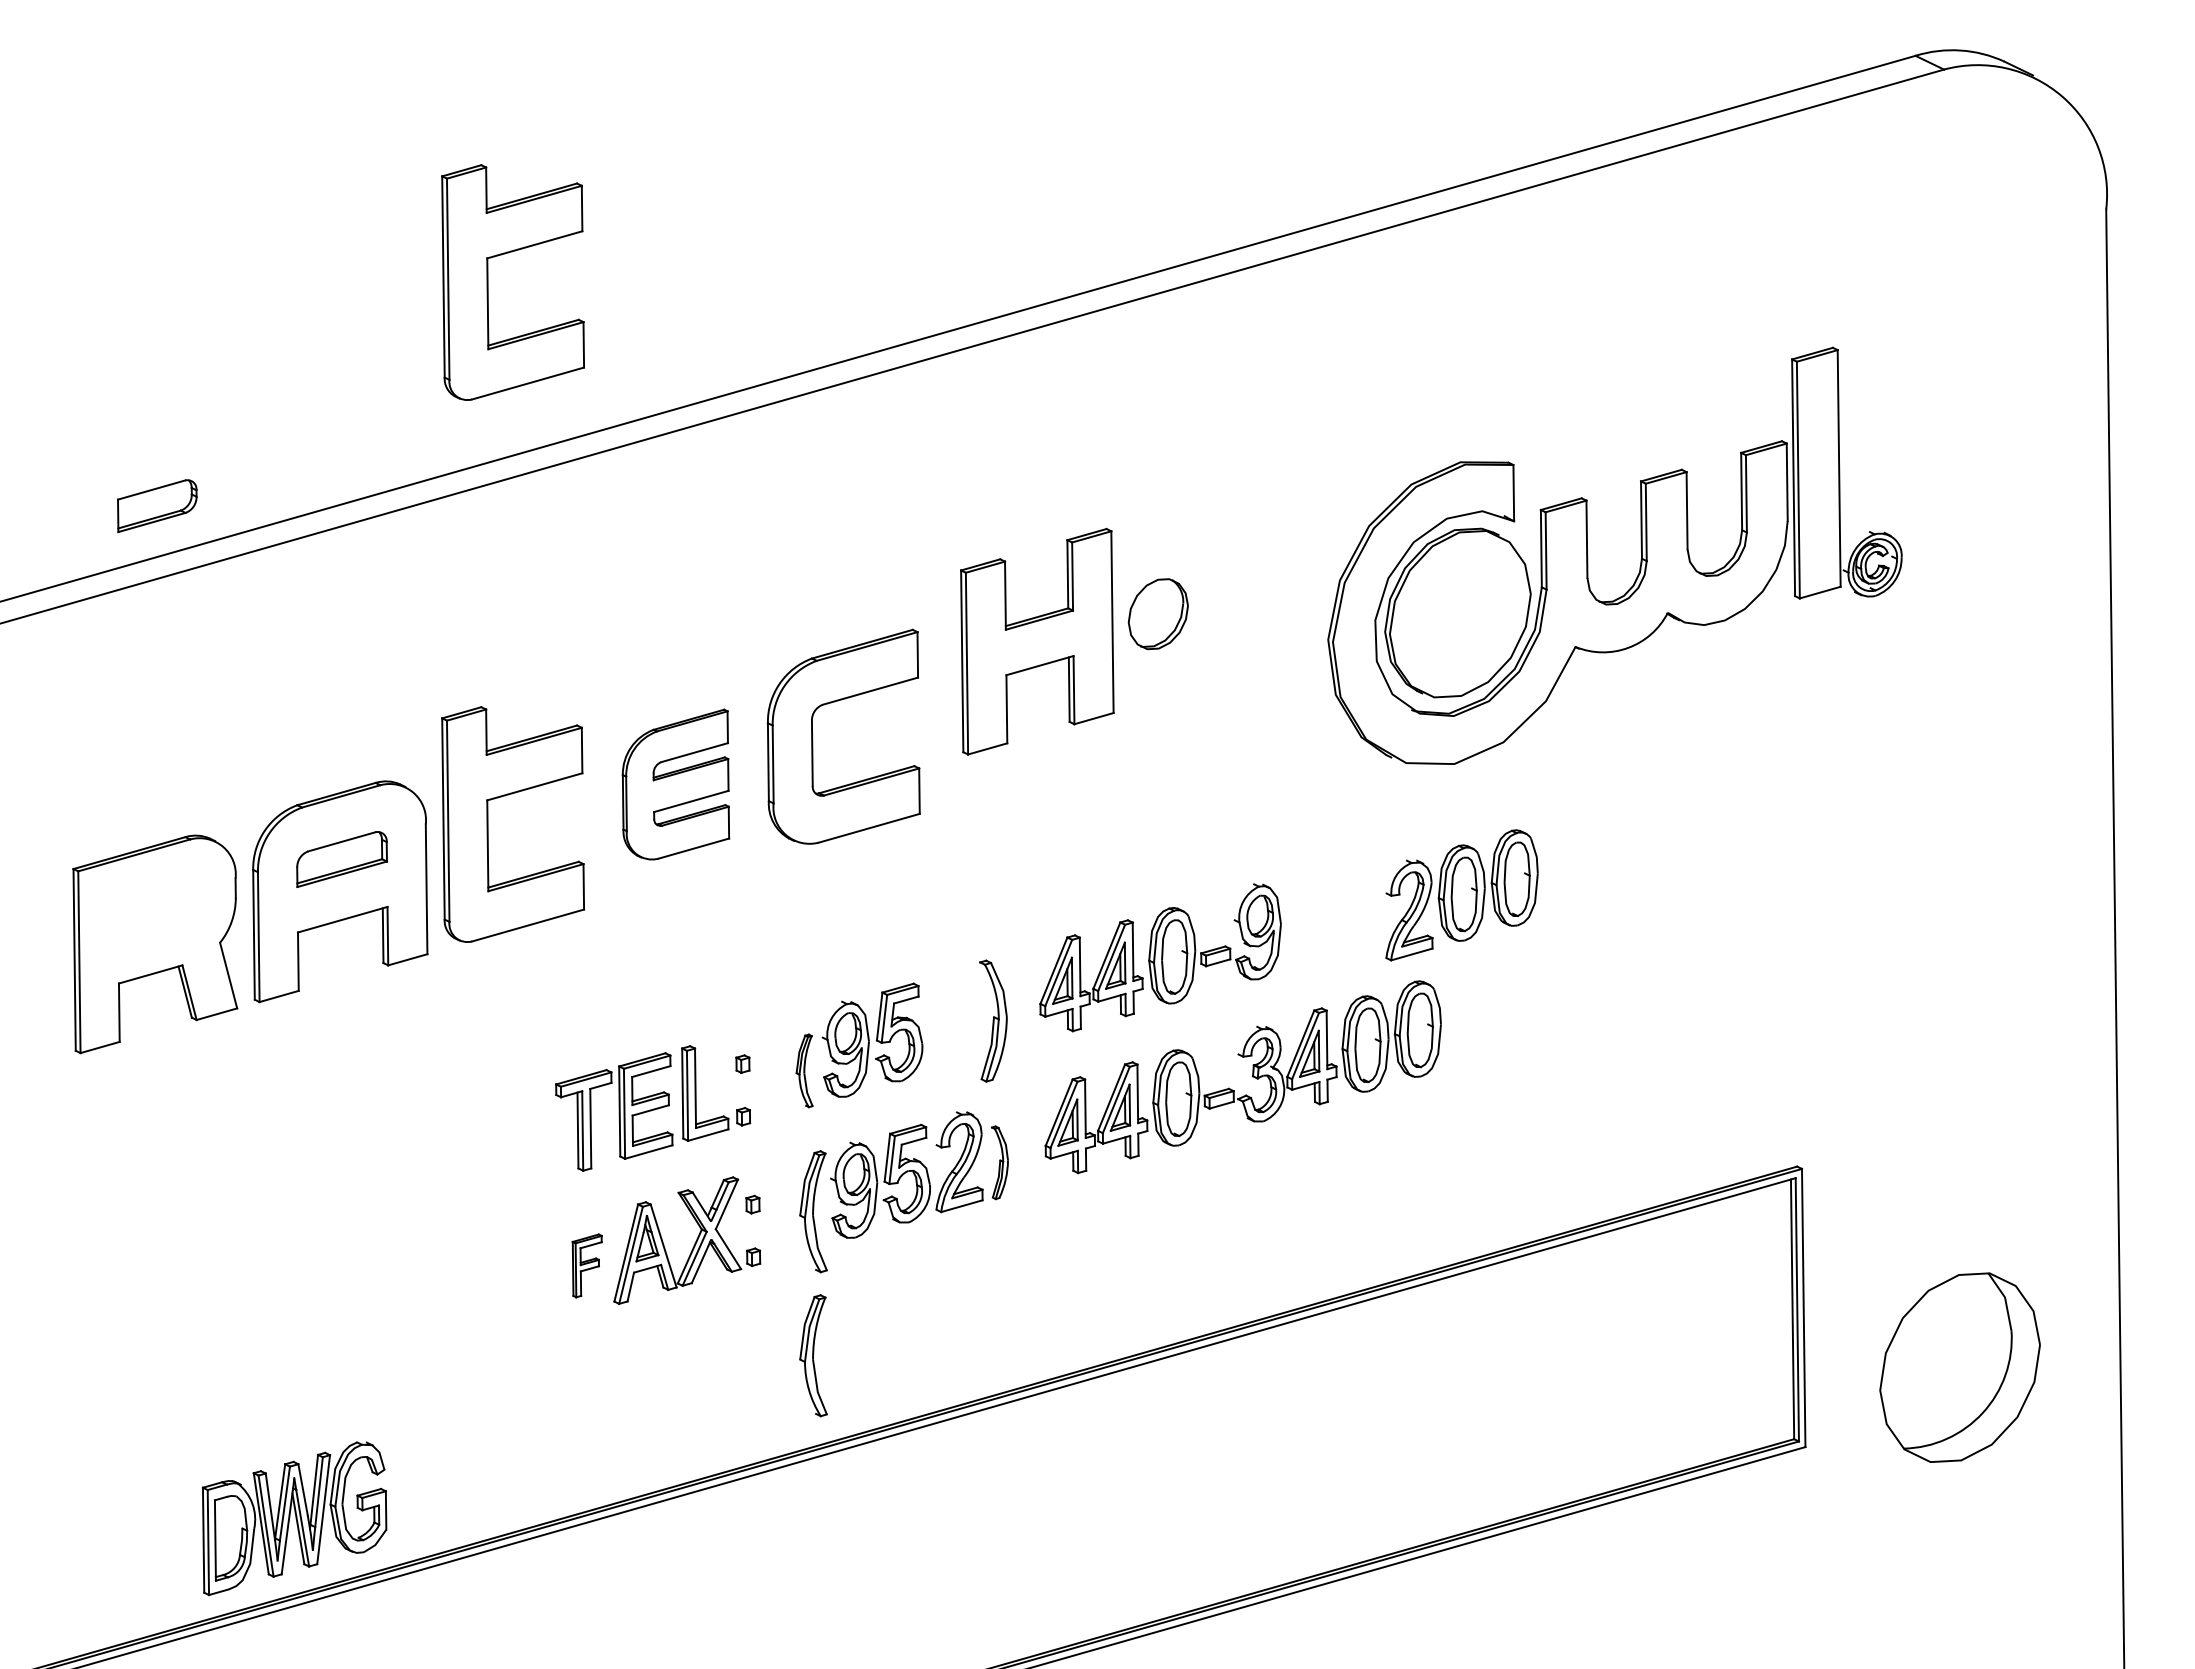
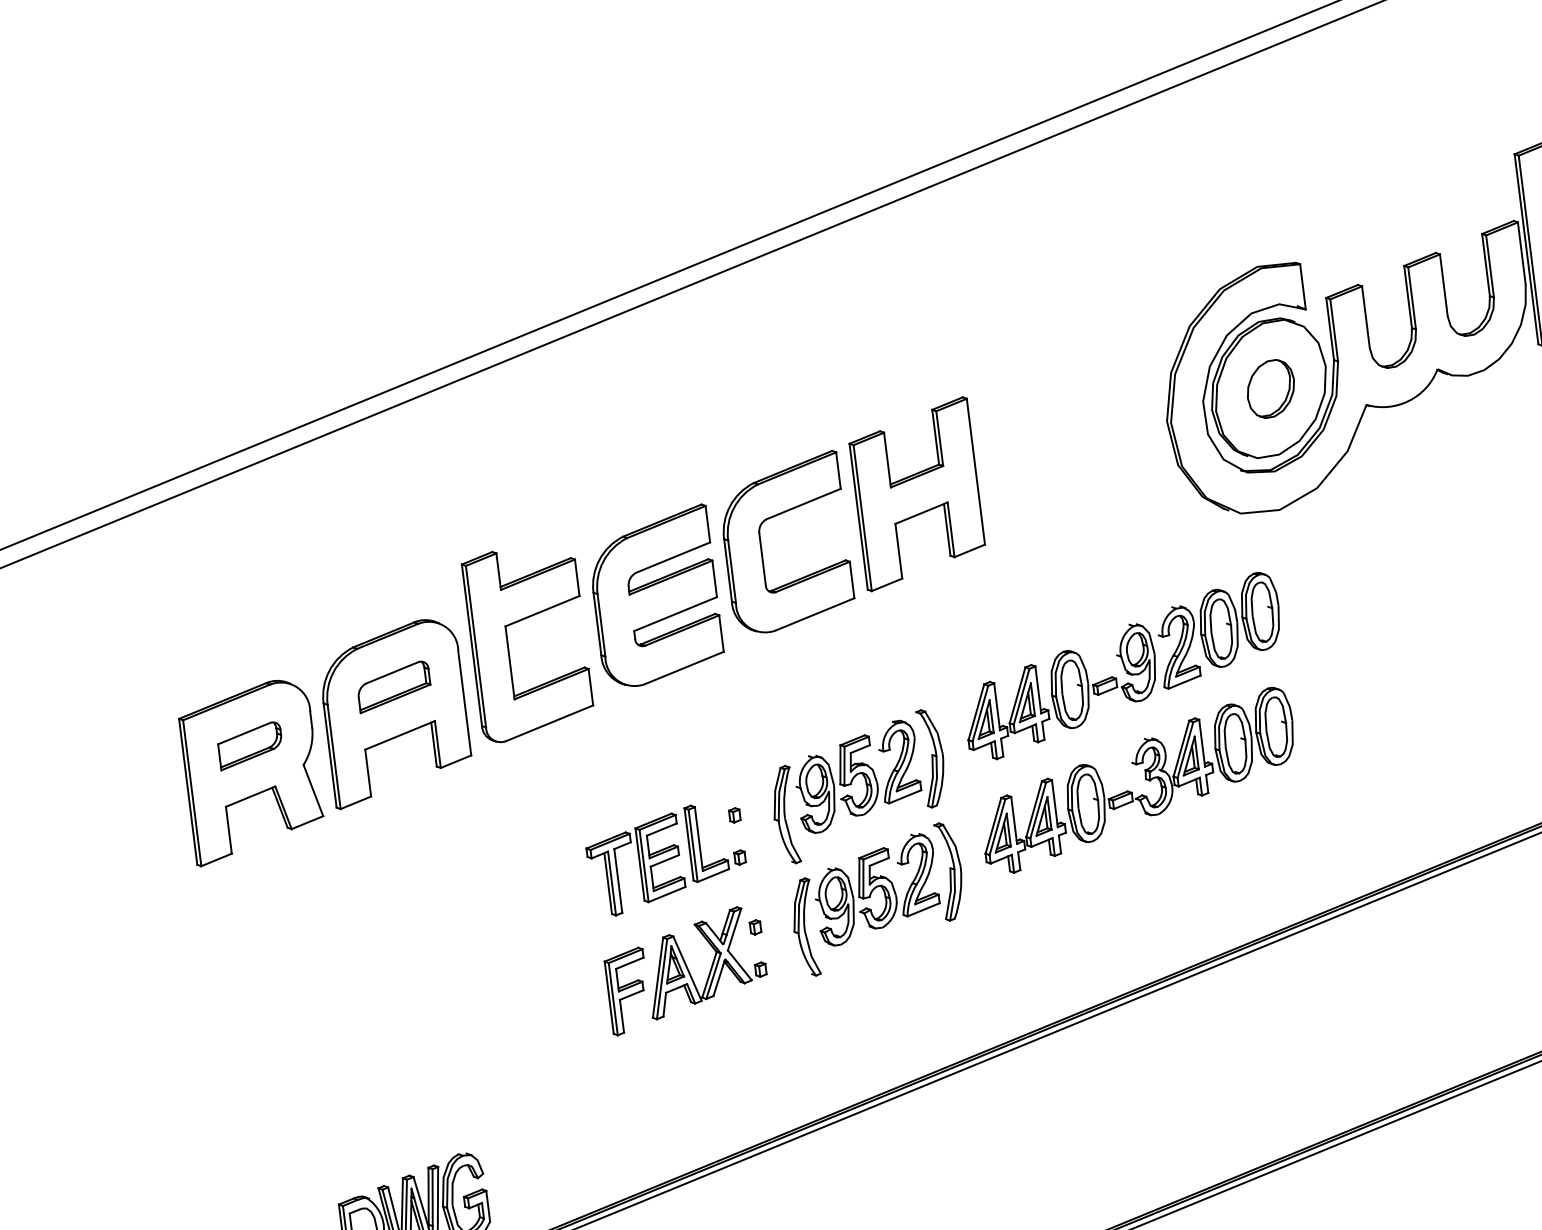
part: (488, 282) -> (459, 209), removed
part: (157, 505) -> (250, 745), moved
part: (1157, 614) -> (1270, 389), moved
part: (1037, 641) -> (917, 494), moved
part: (675, 784) -> (655, 596), size x1.43
part: (1461, 895) -> (1219, 630), moved
part: (952, 1020) -> (899, 761), added
part: (804, 1070) -> (784, 814), size x1.67
part: (999, 1162) -> (949, 871), size x1.67
part: (587, 1265) -> (628, 991), size x1.67
part: (813, 1355) -> (817, 1043), removed

